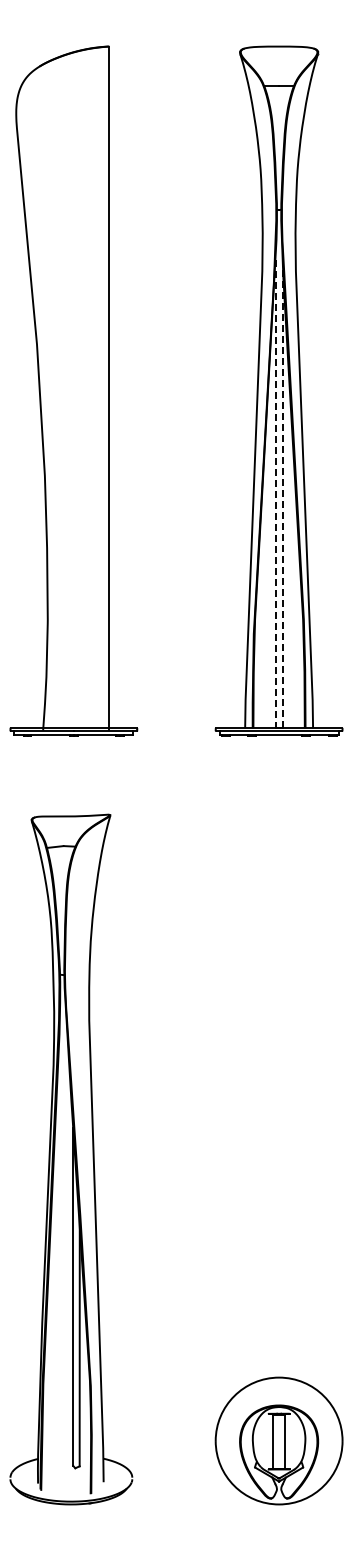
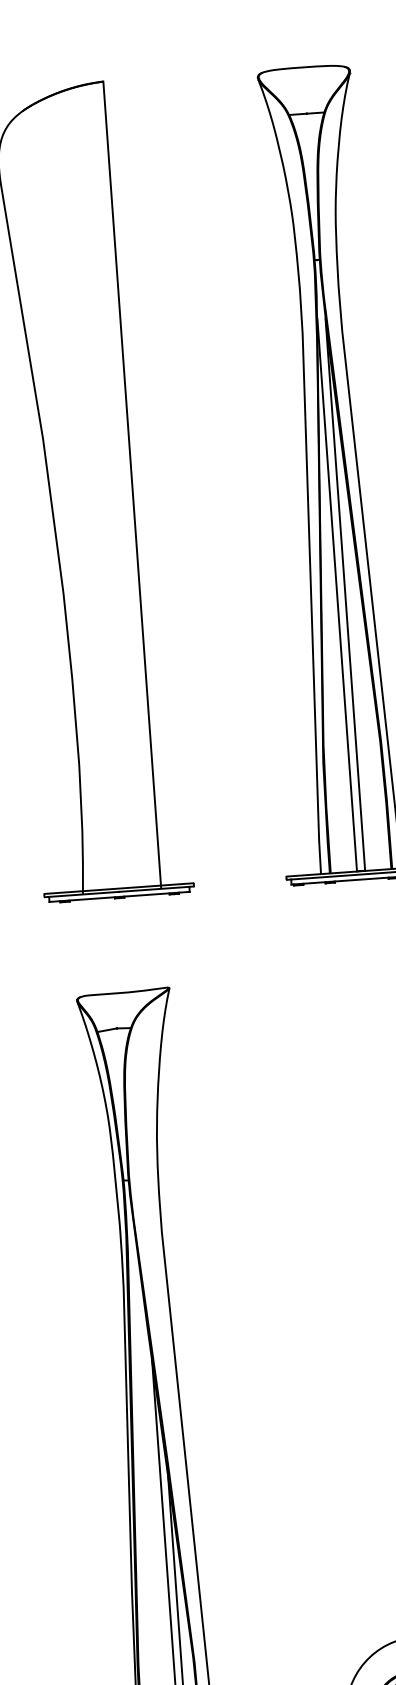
line: (275, 494) -> (337, 595), dashed -> solid
line: (282, 494) -> (345, 595), dashed -> solid

